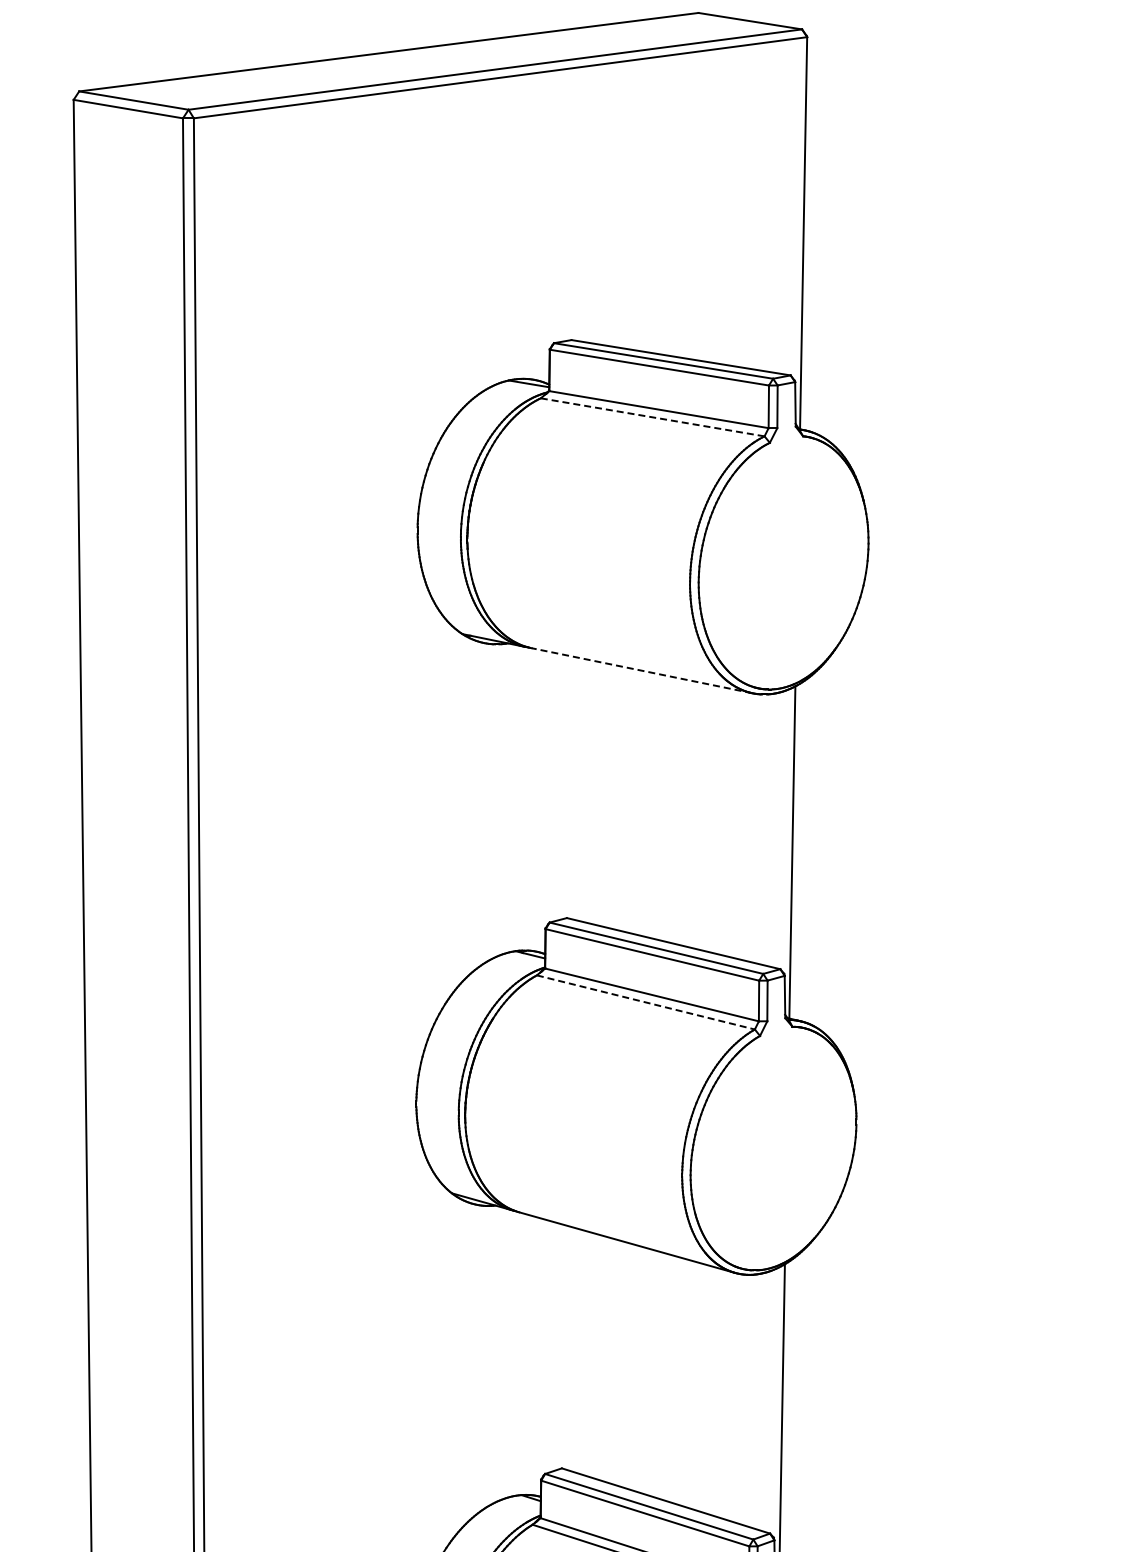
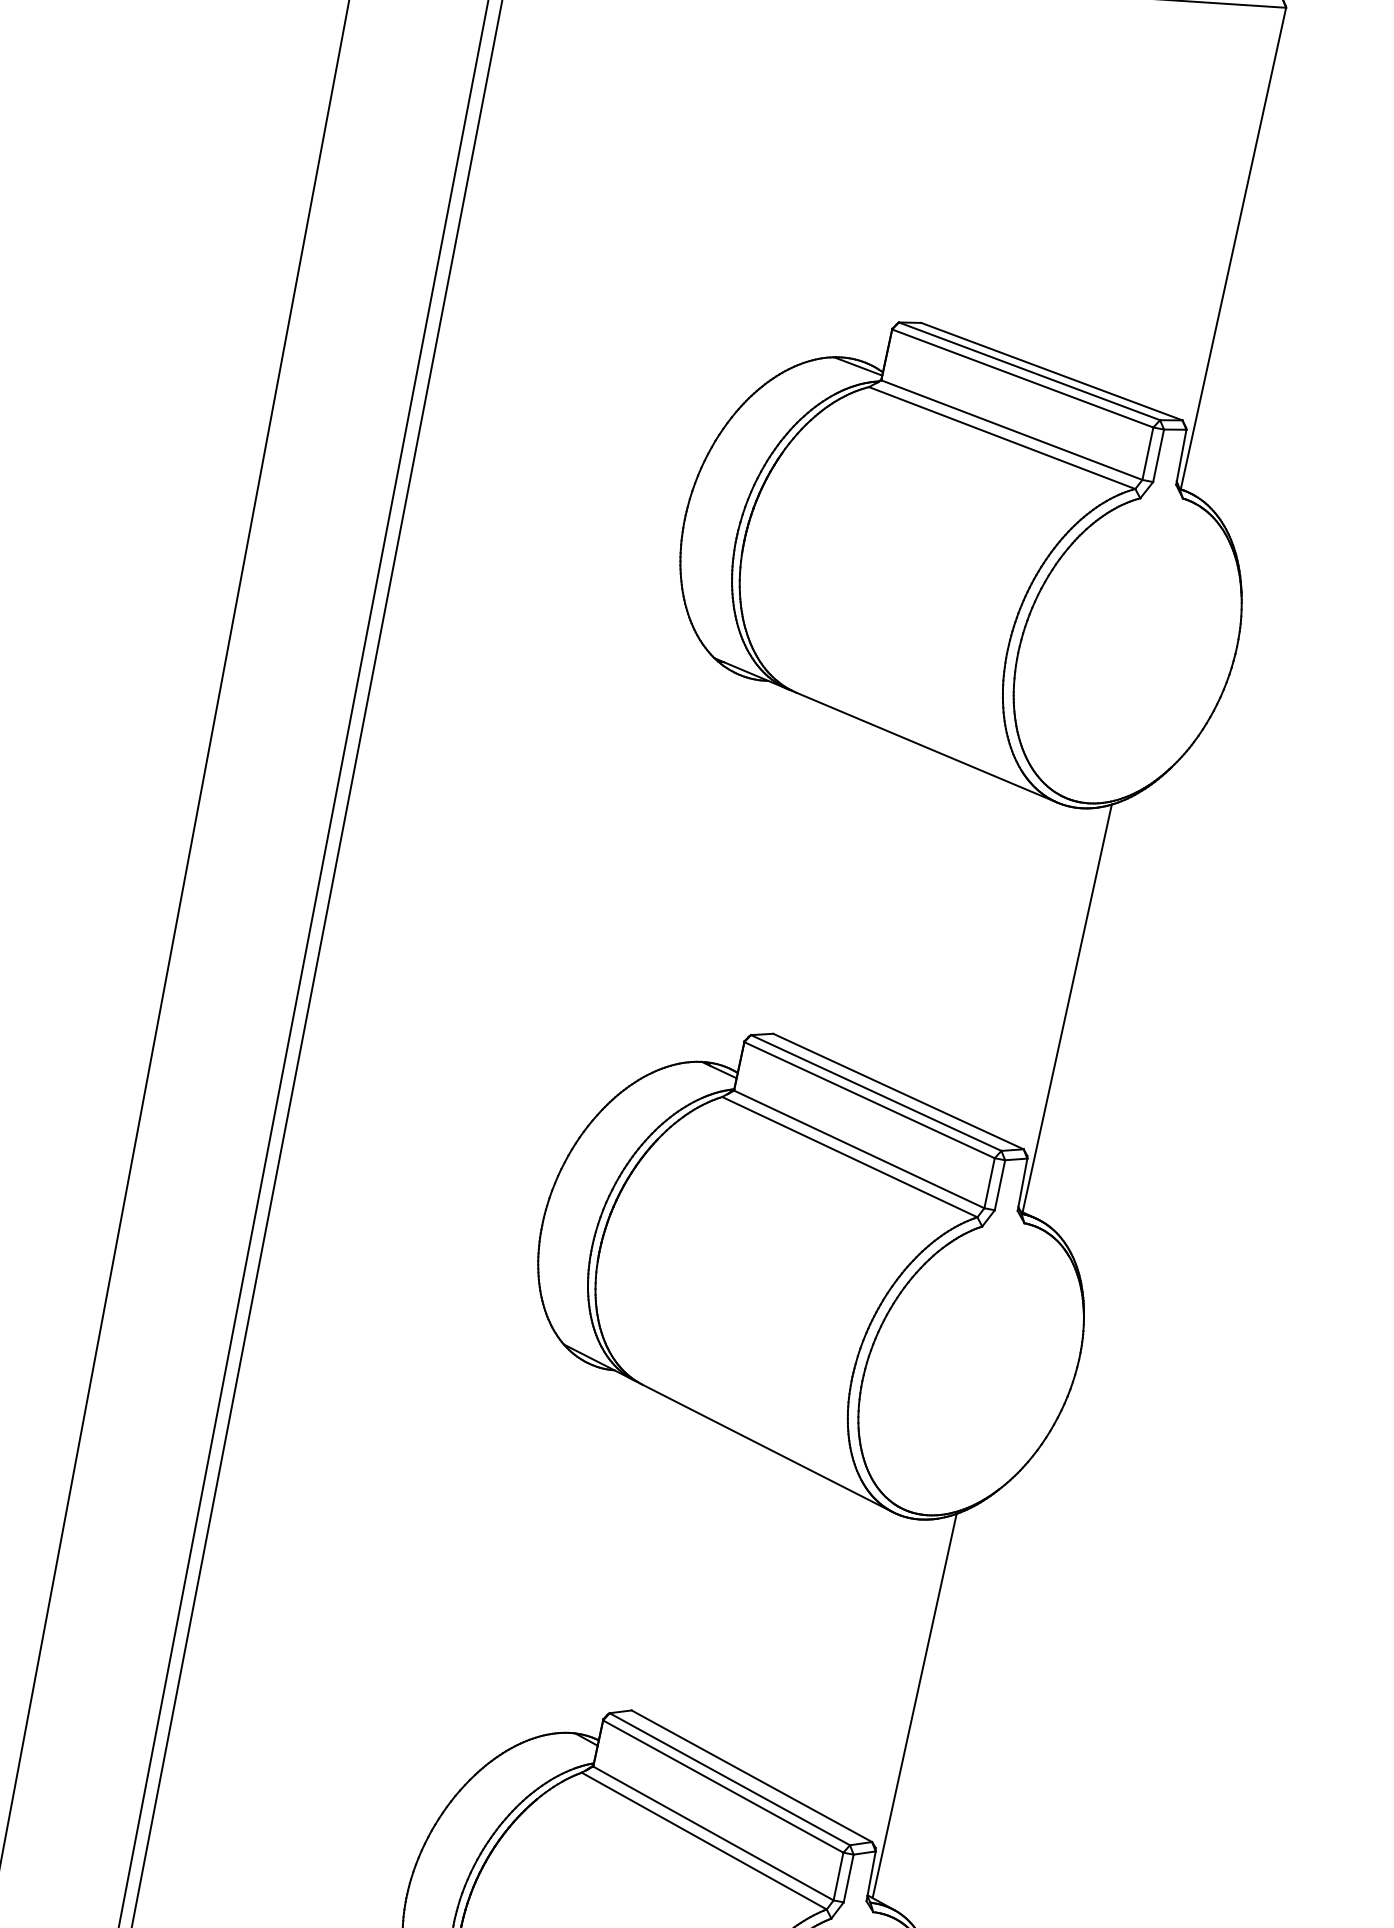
line: (653, 417) -> (1003, 438), dashed -> solid
line: (641, 670) -> (926, 747), dashed -> solid
line: (646, 1002) -> (850, 1157), dashed -> solid

